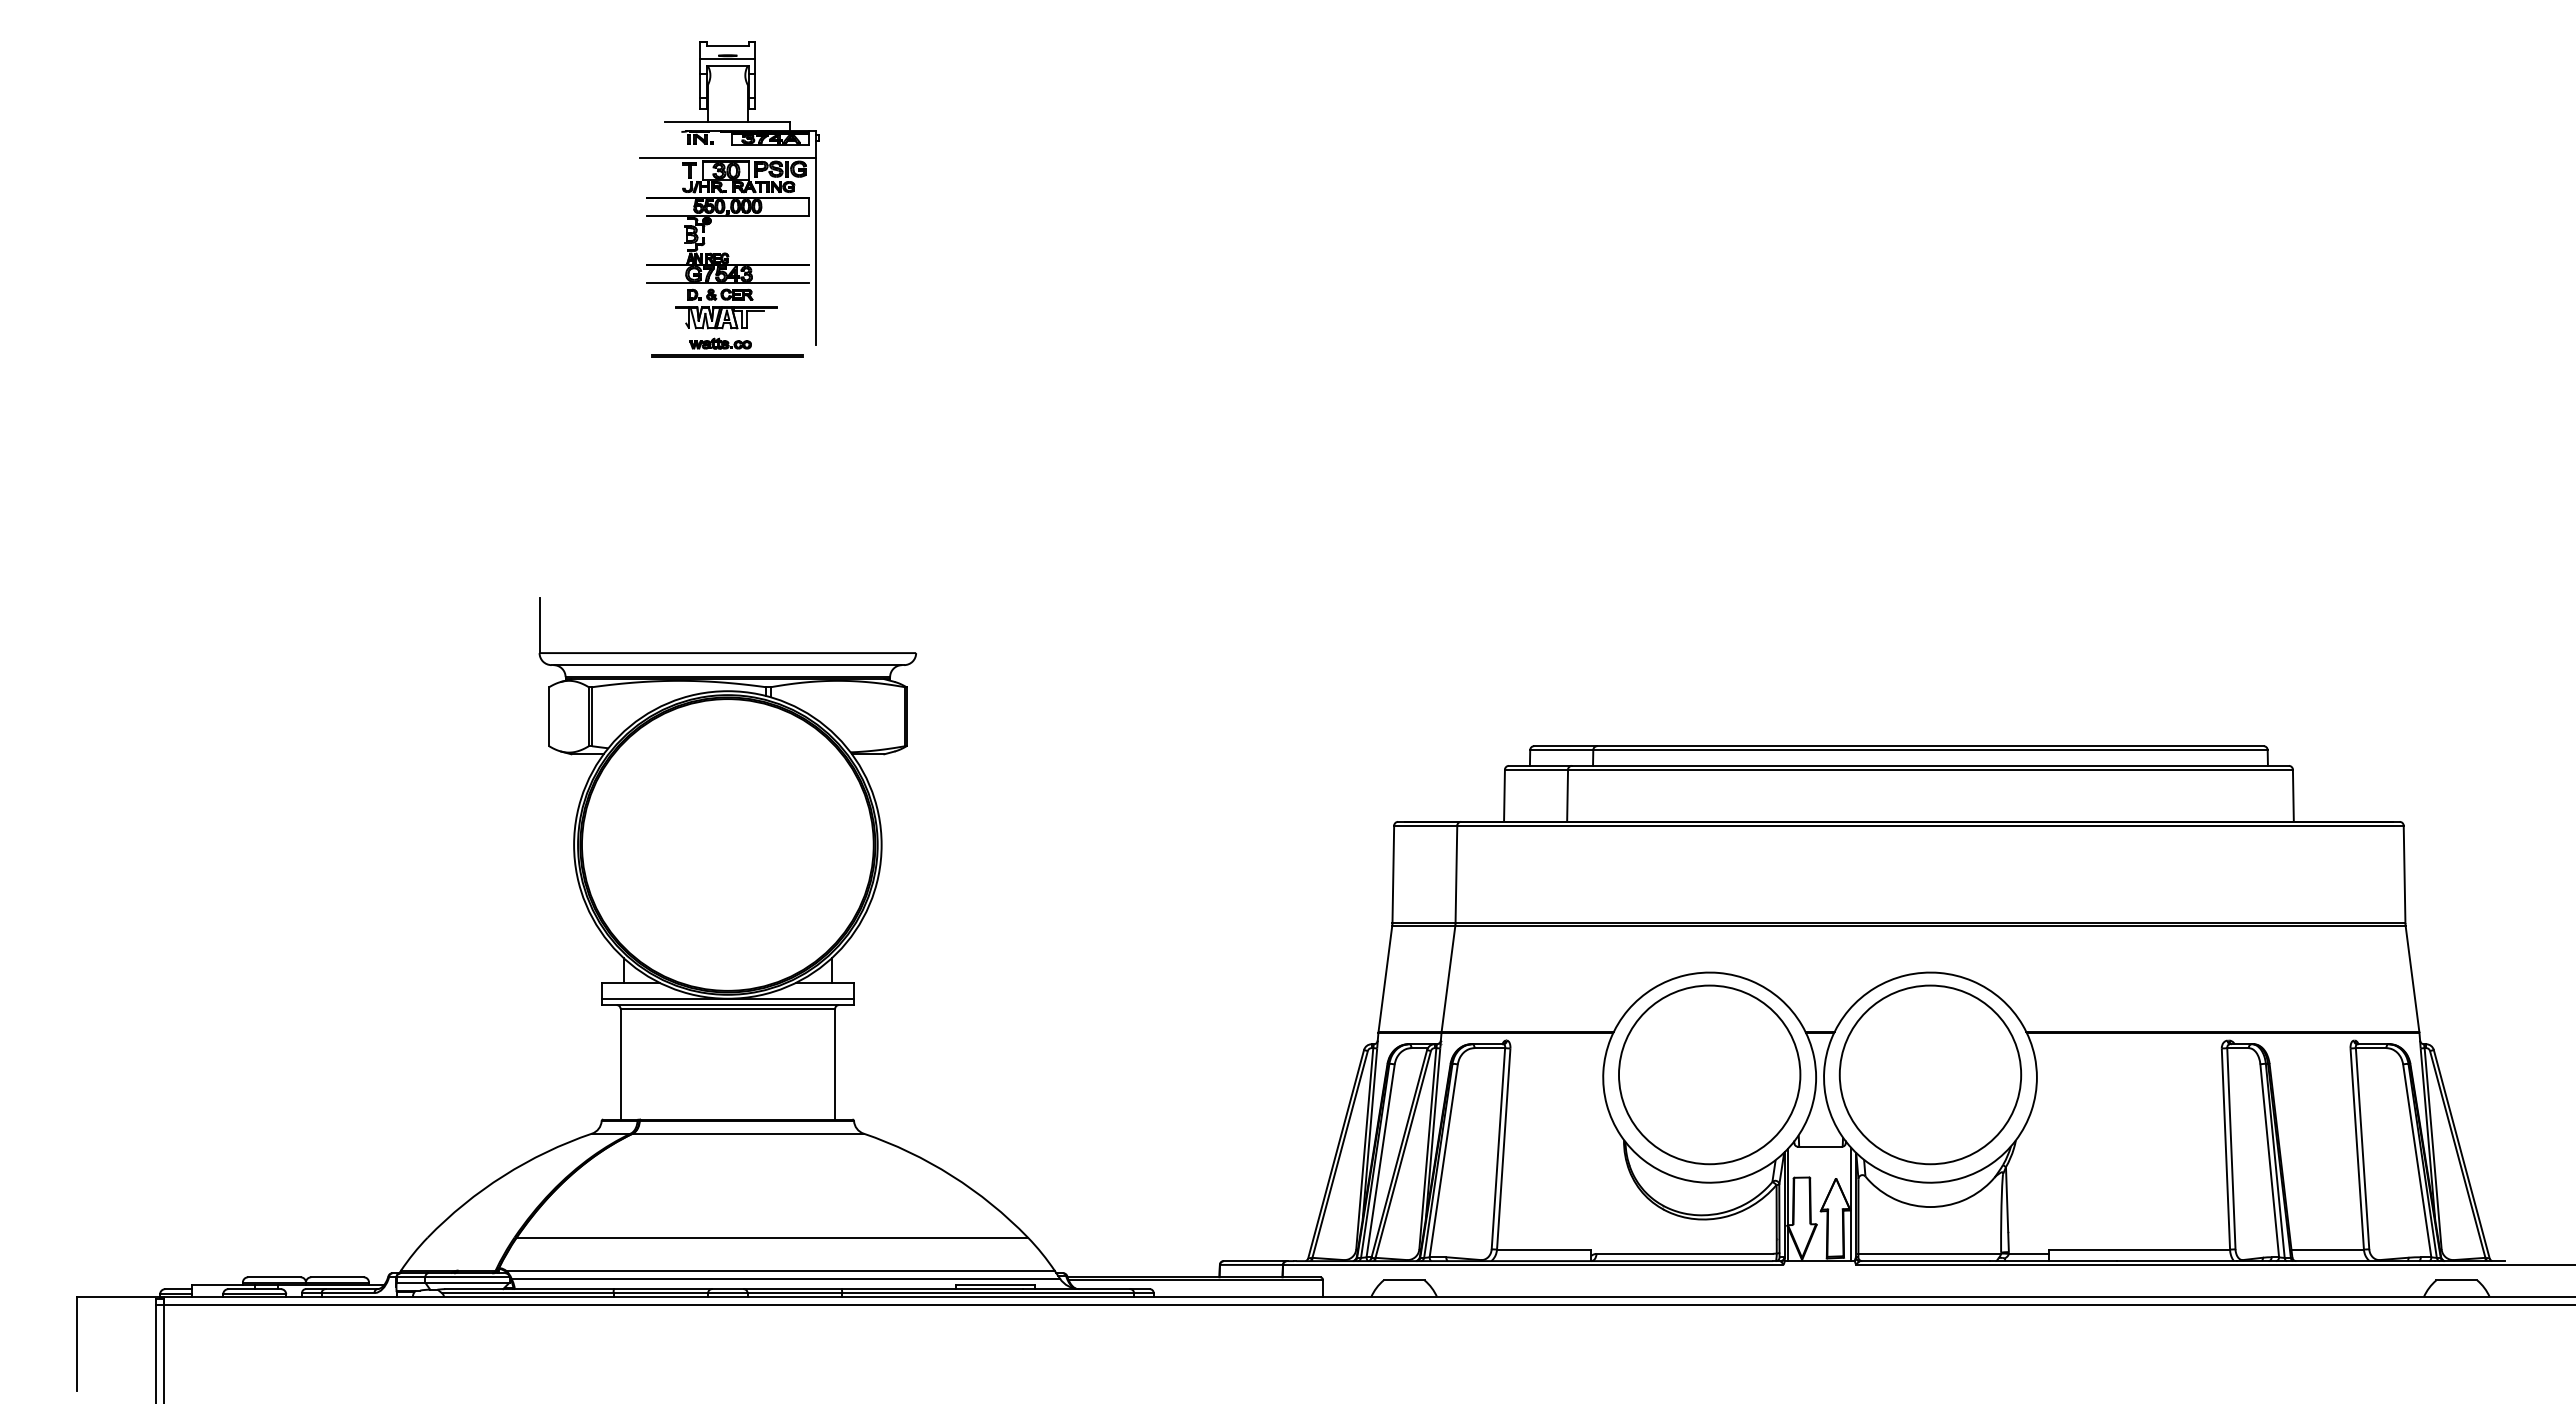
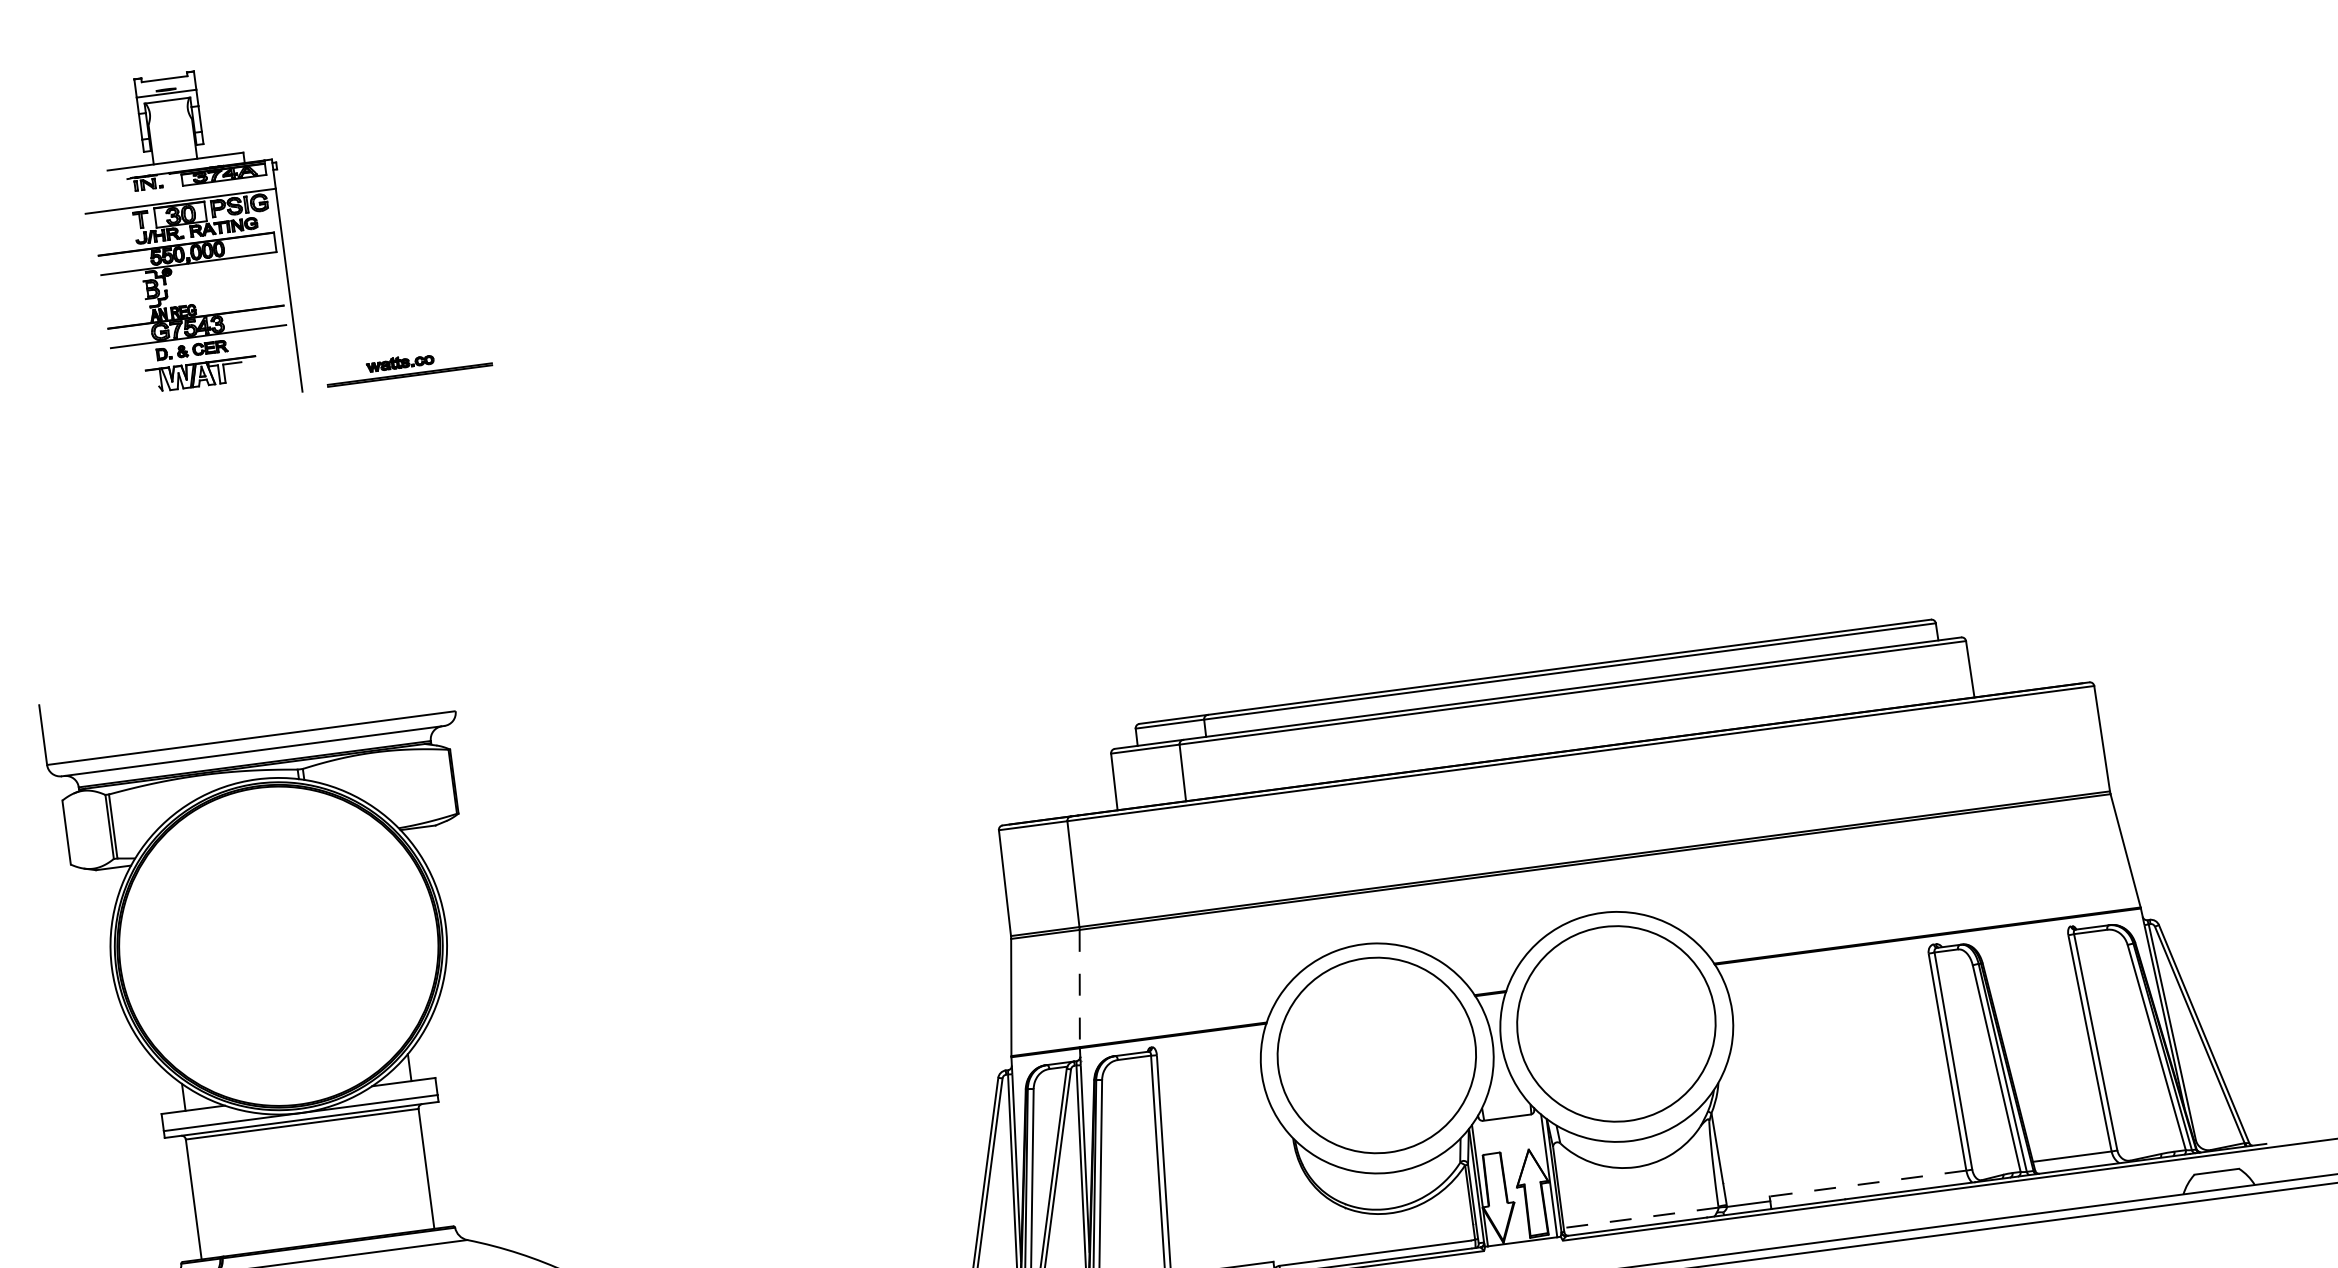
part: (727, 347) -> (408, 365), moved
line: (1448, 978) -> (1079, 988), solid -> dashed
line: (2139, 1249) -> (1868, 1183), solid -> dashed
line: (1929, 1253) -> (1640, 1217), solid -> dashed

